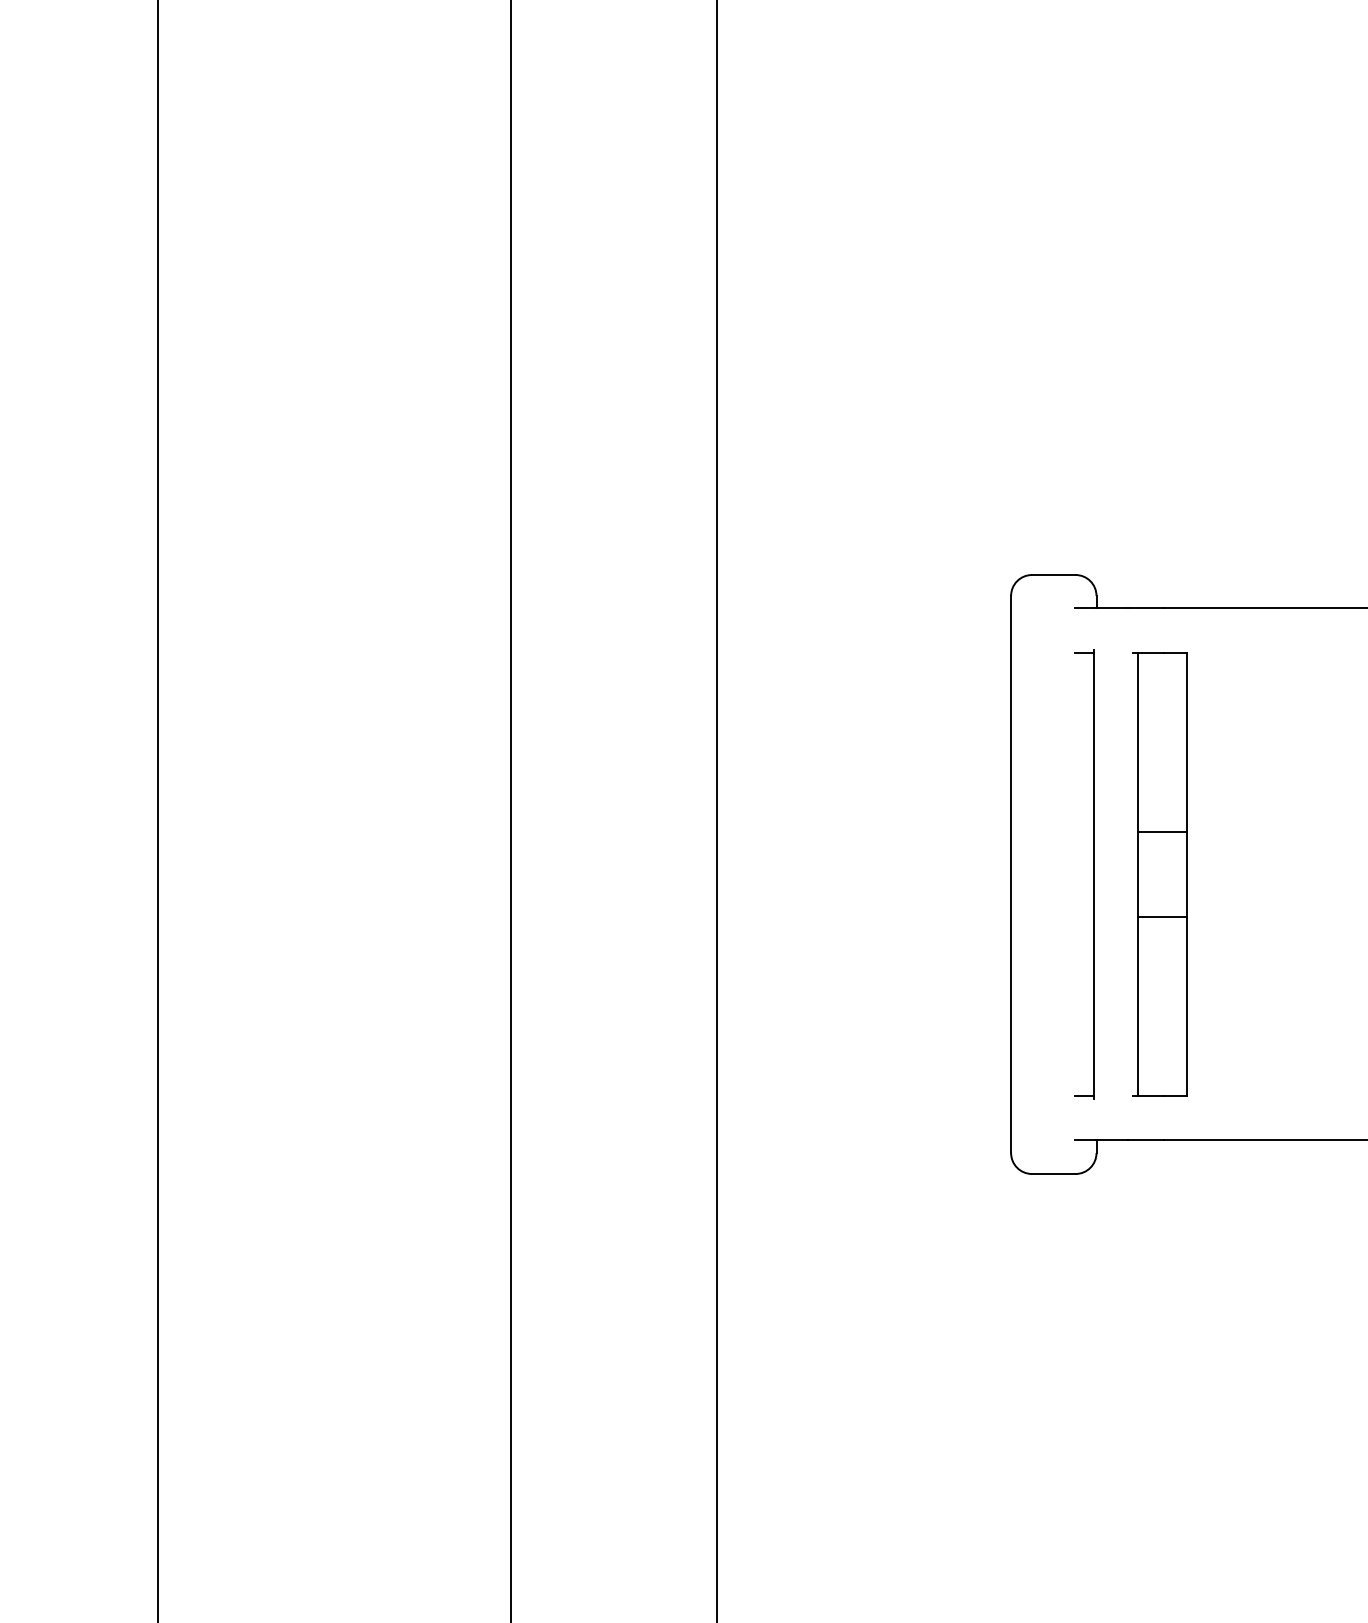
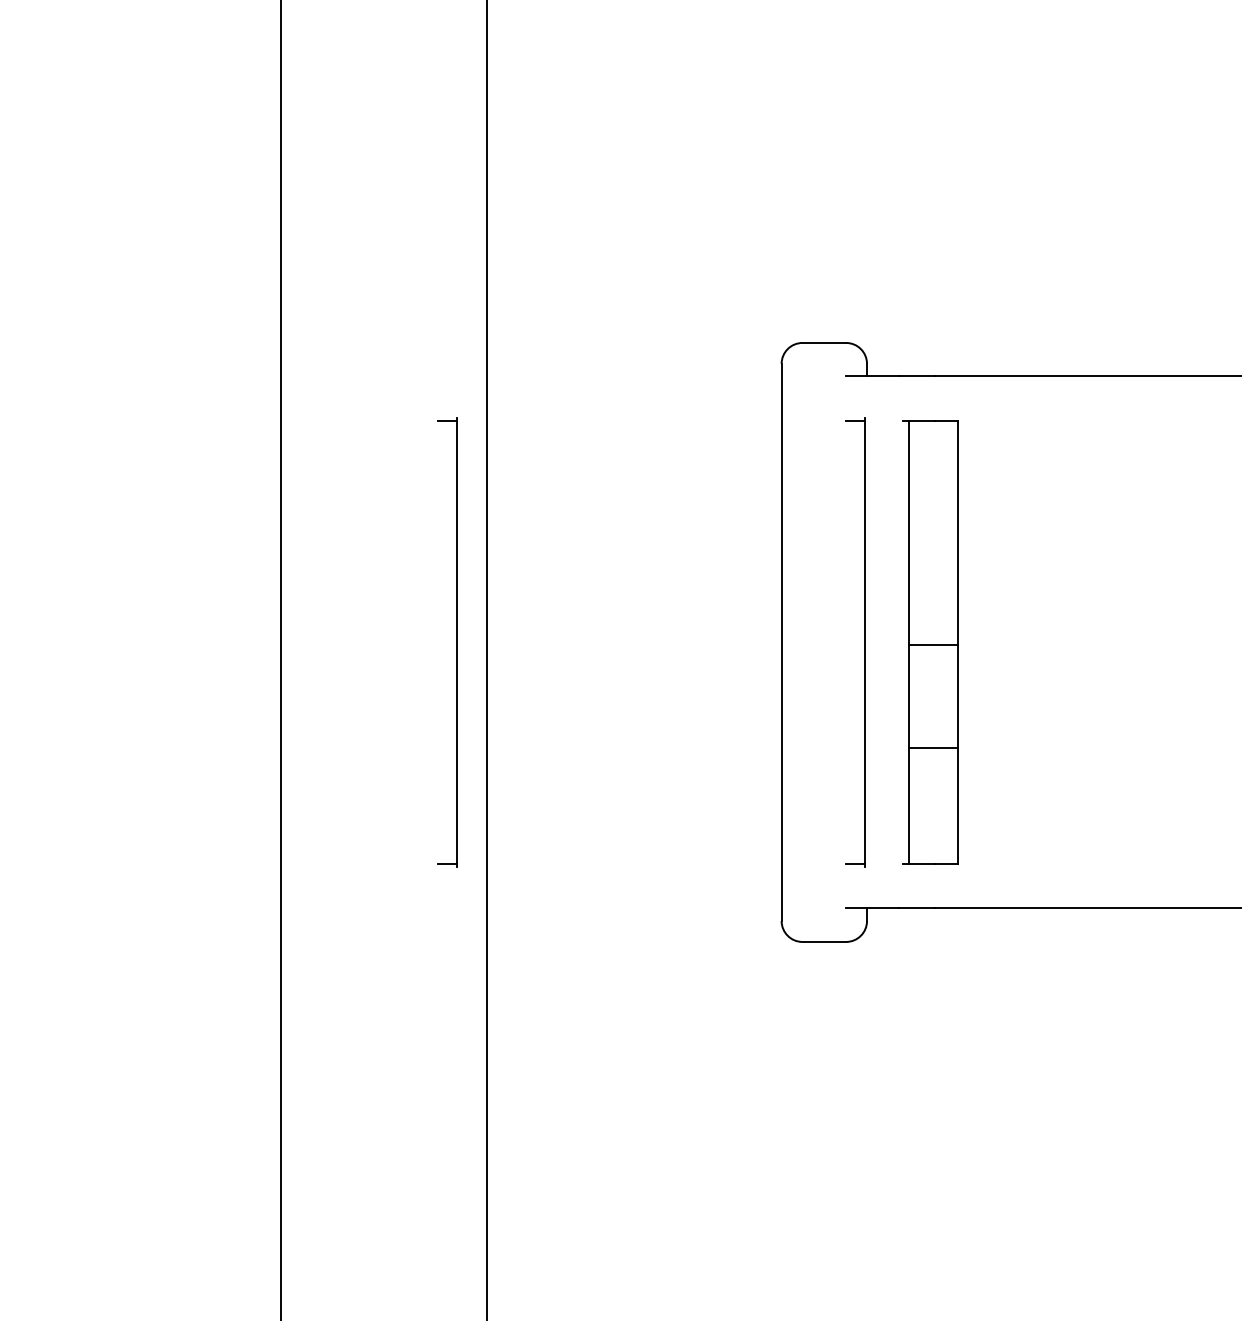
line: (1162, 832) -> (933, 645), moved
part: (685, 874) -> (456, 642), added
line: (1162, 916) -> (933, 747), moved

